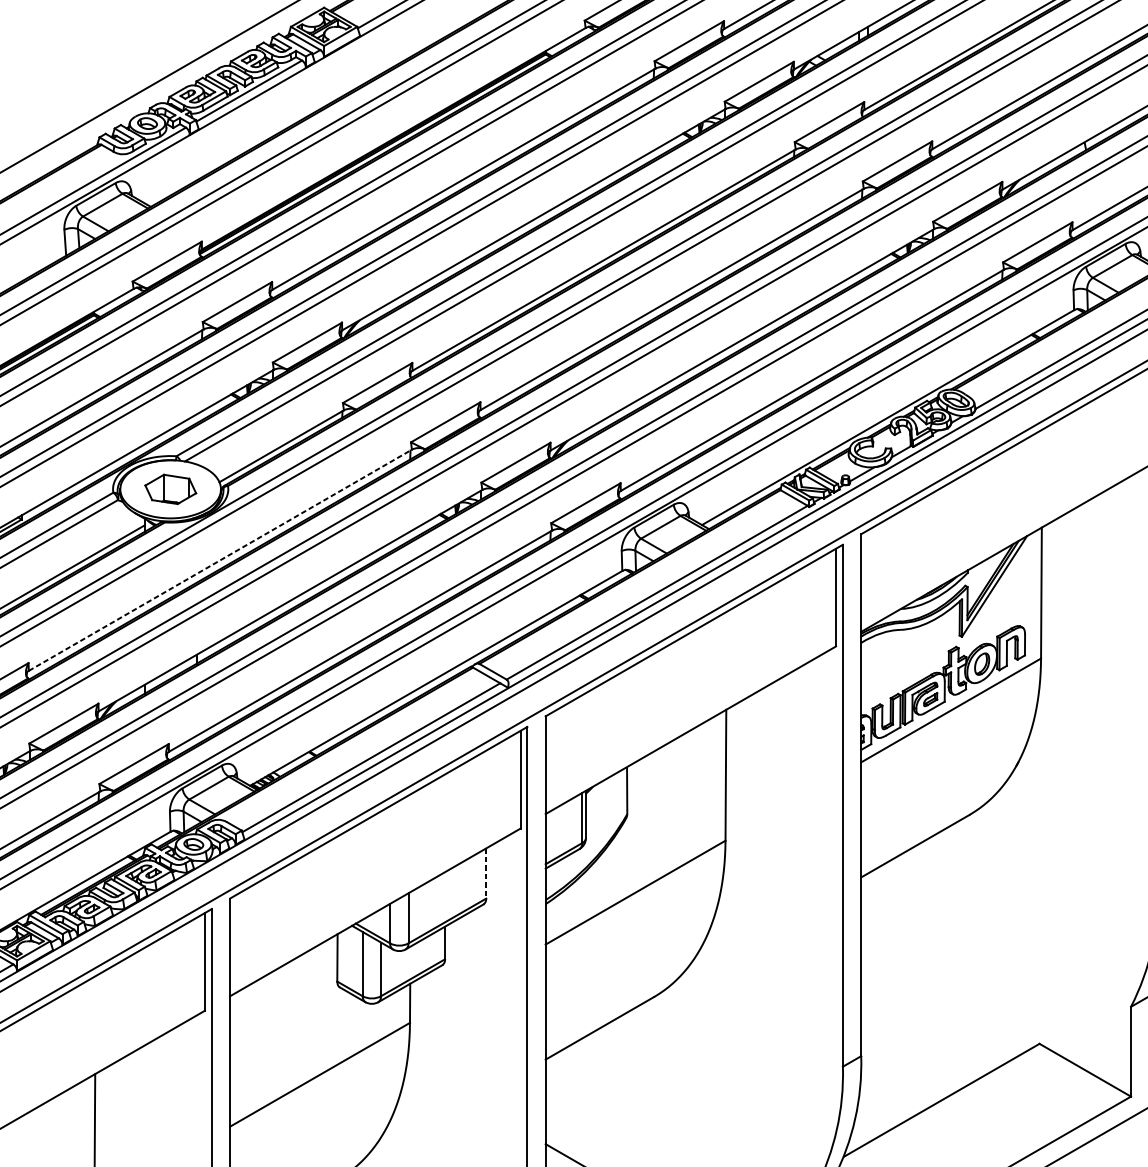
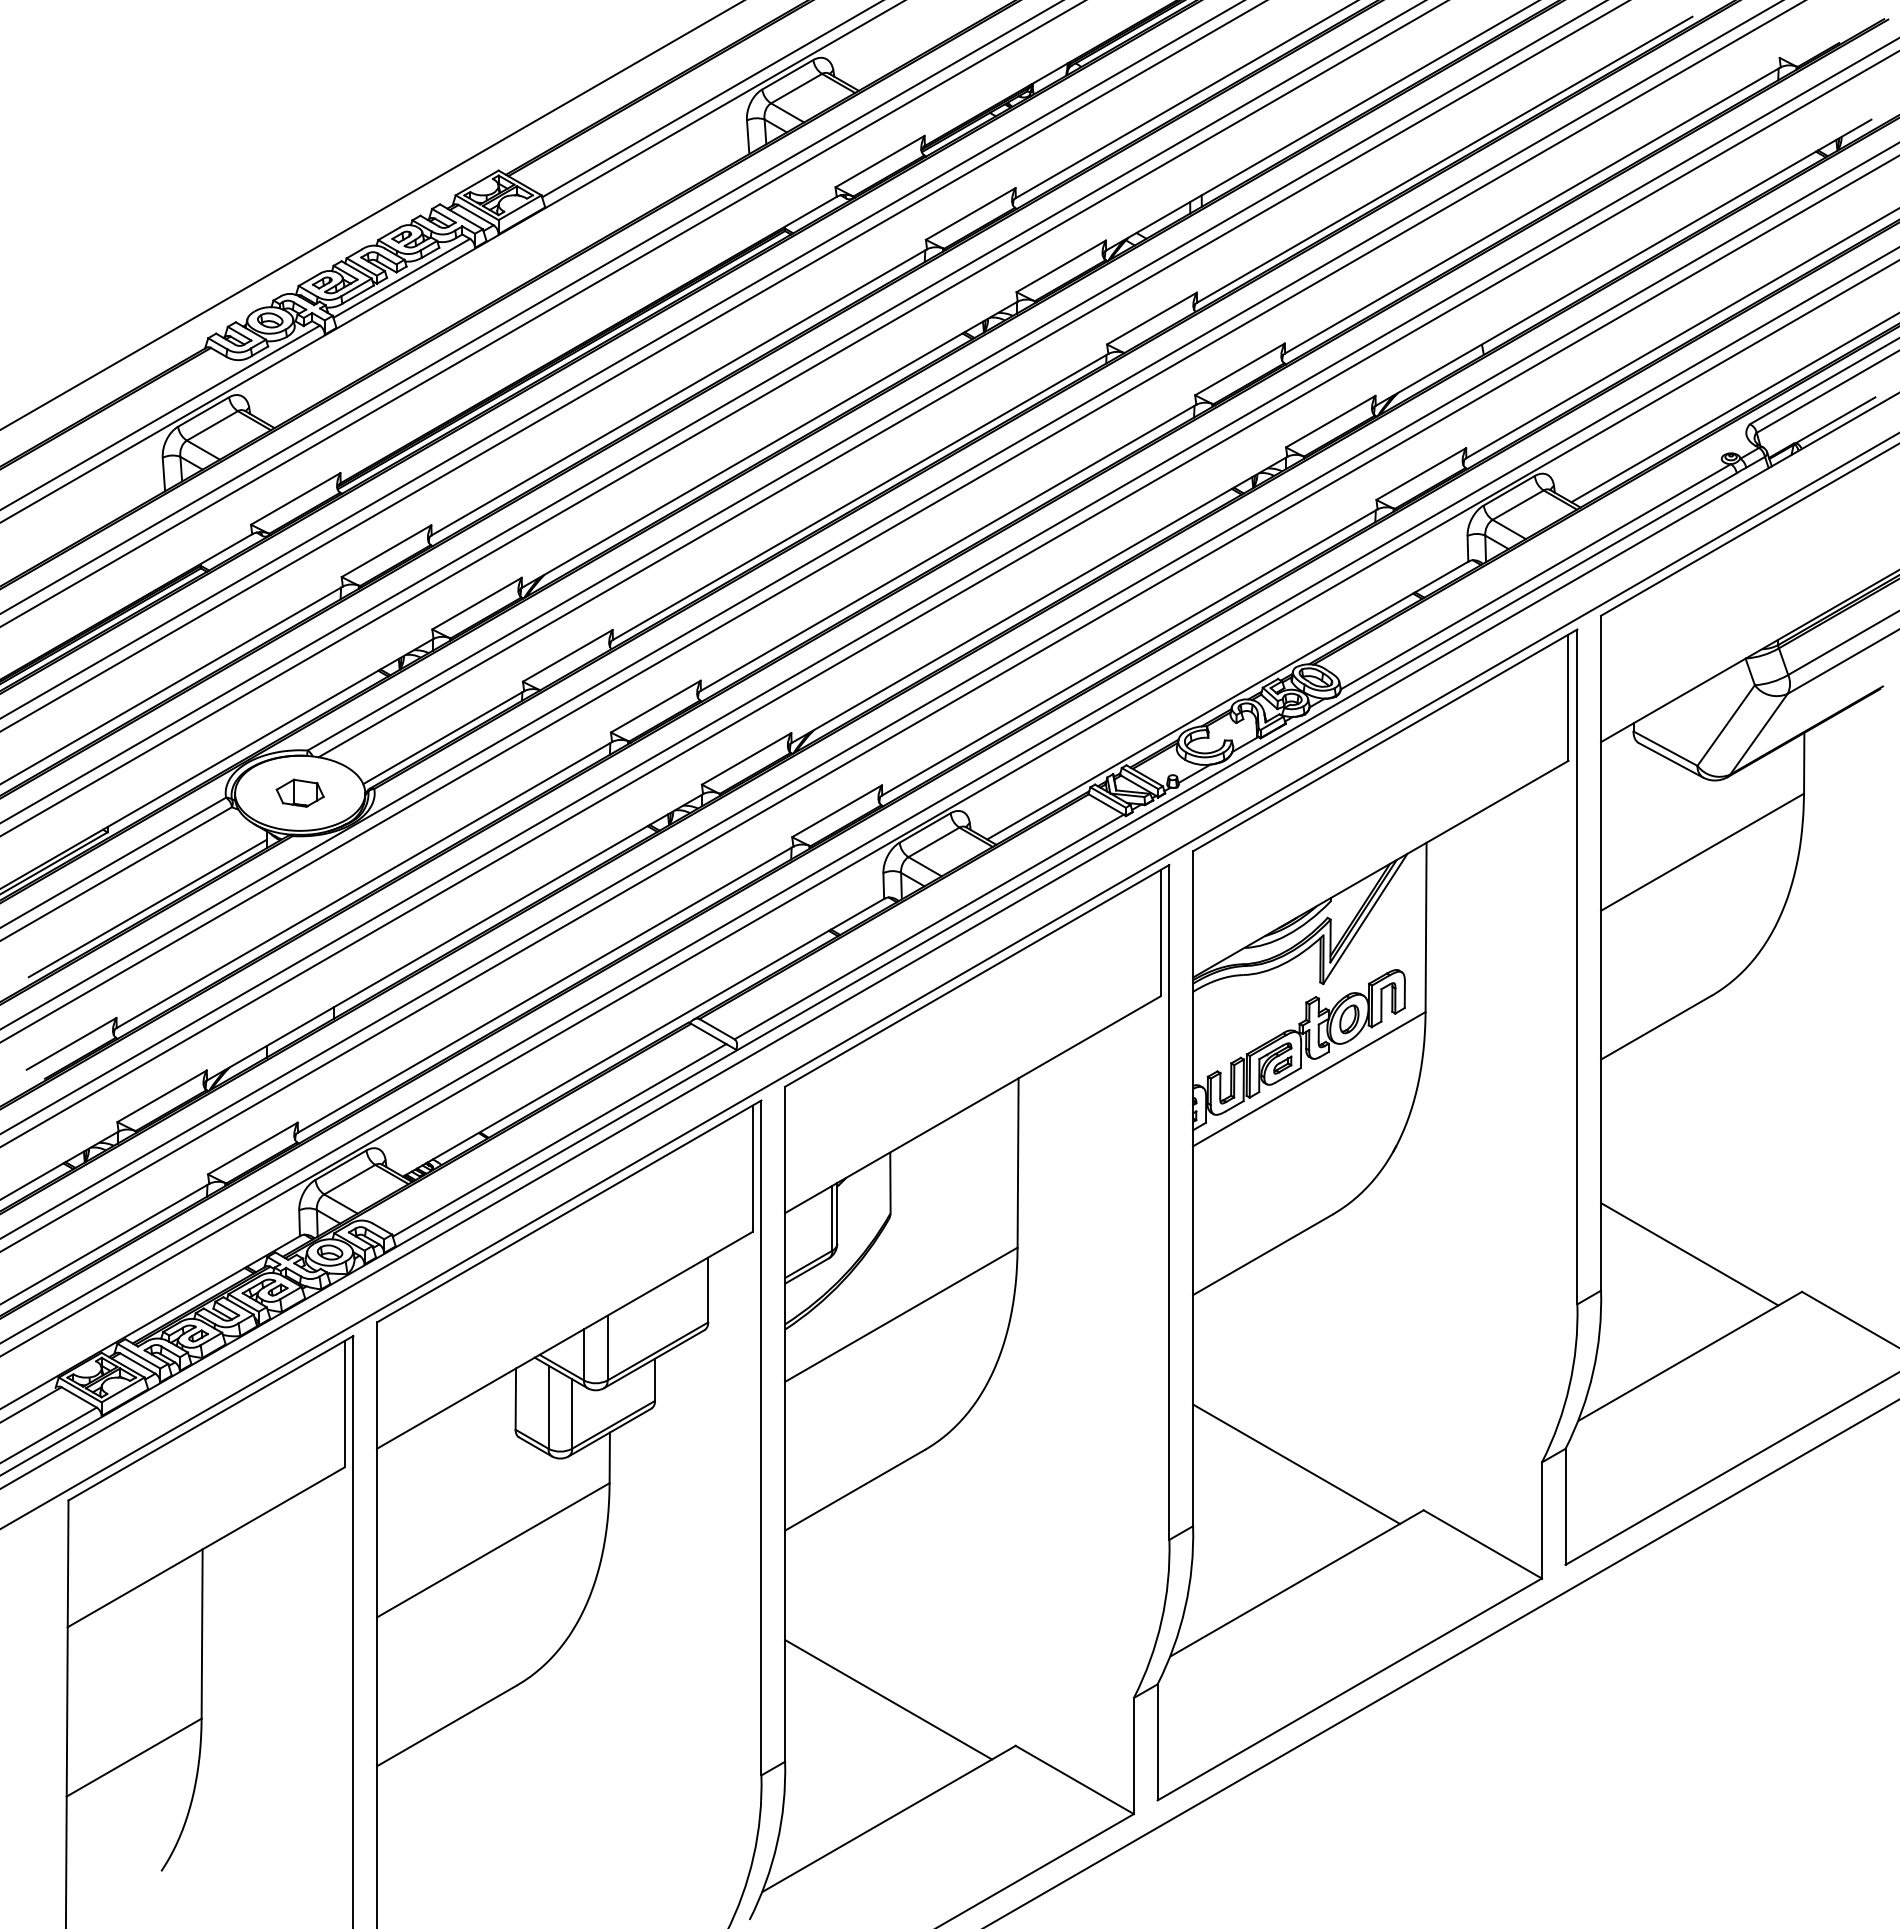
part: (170, 488) -> (299, 792), size x0.71
line: (220, 560) -> (364, 885), dashed -> solid
line: (486, 873) -> (708, 1290), dashed -> solid
line: (941, 1007) -> (1296, 1463), added

